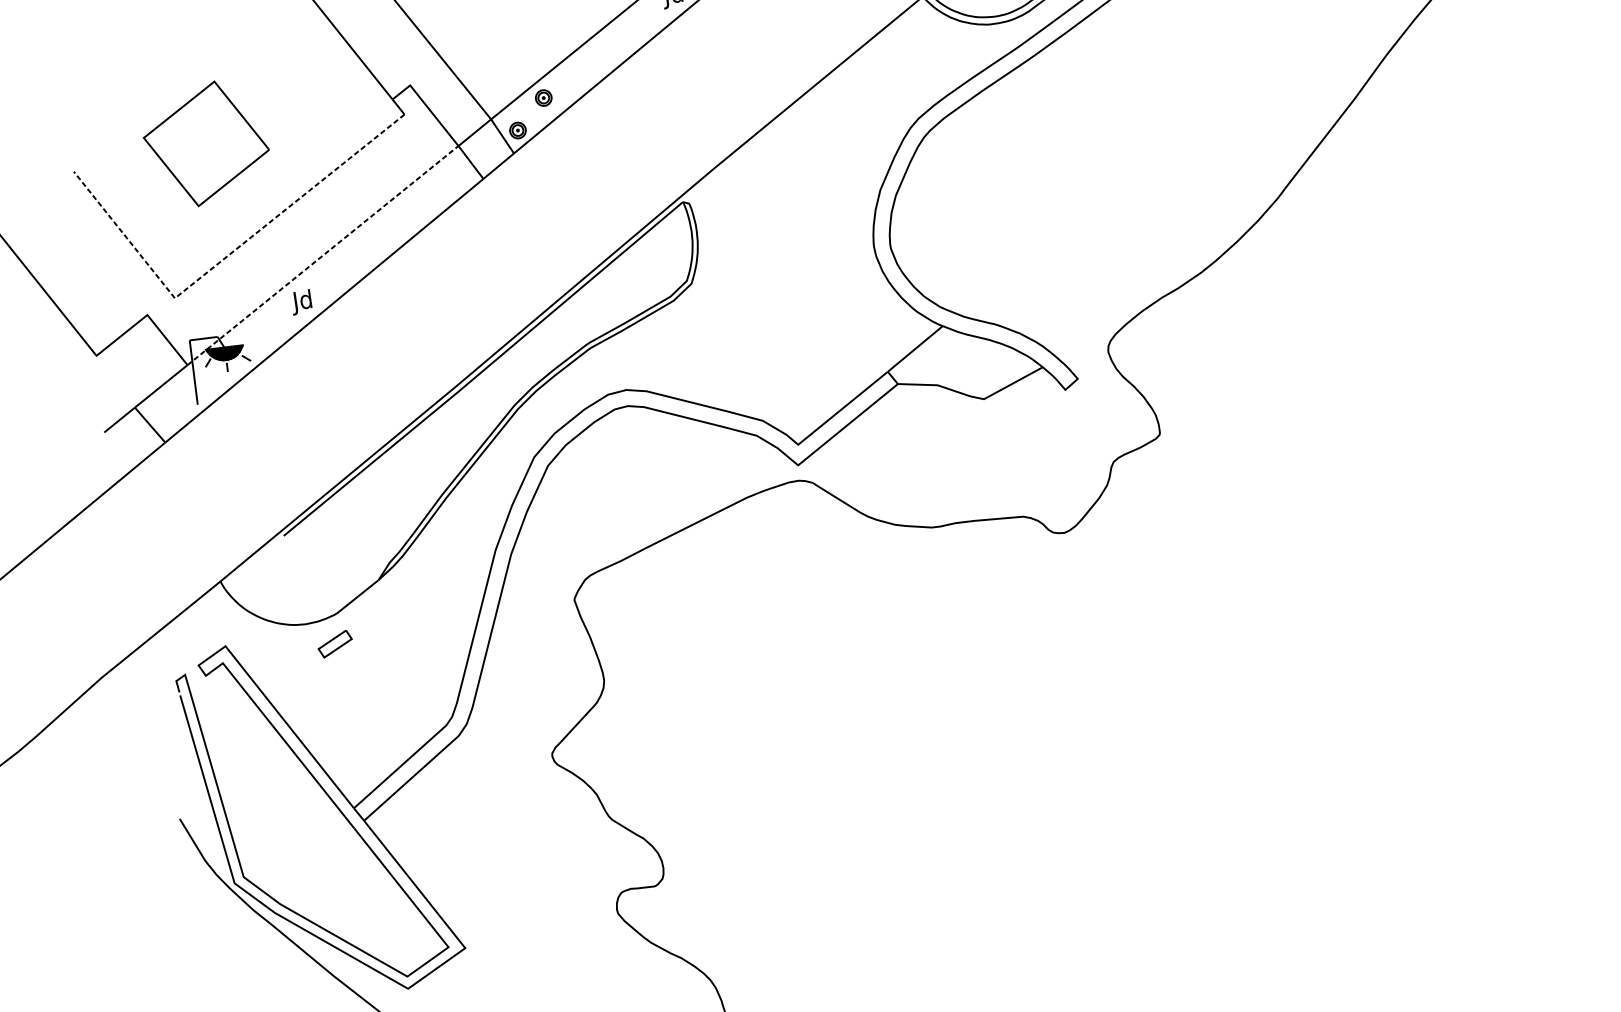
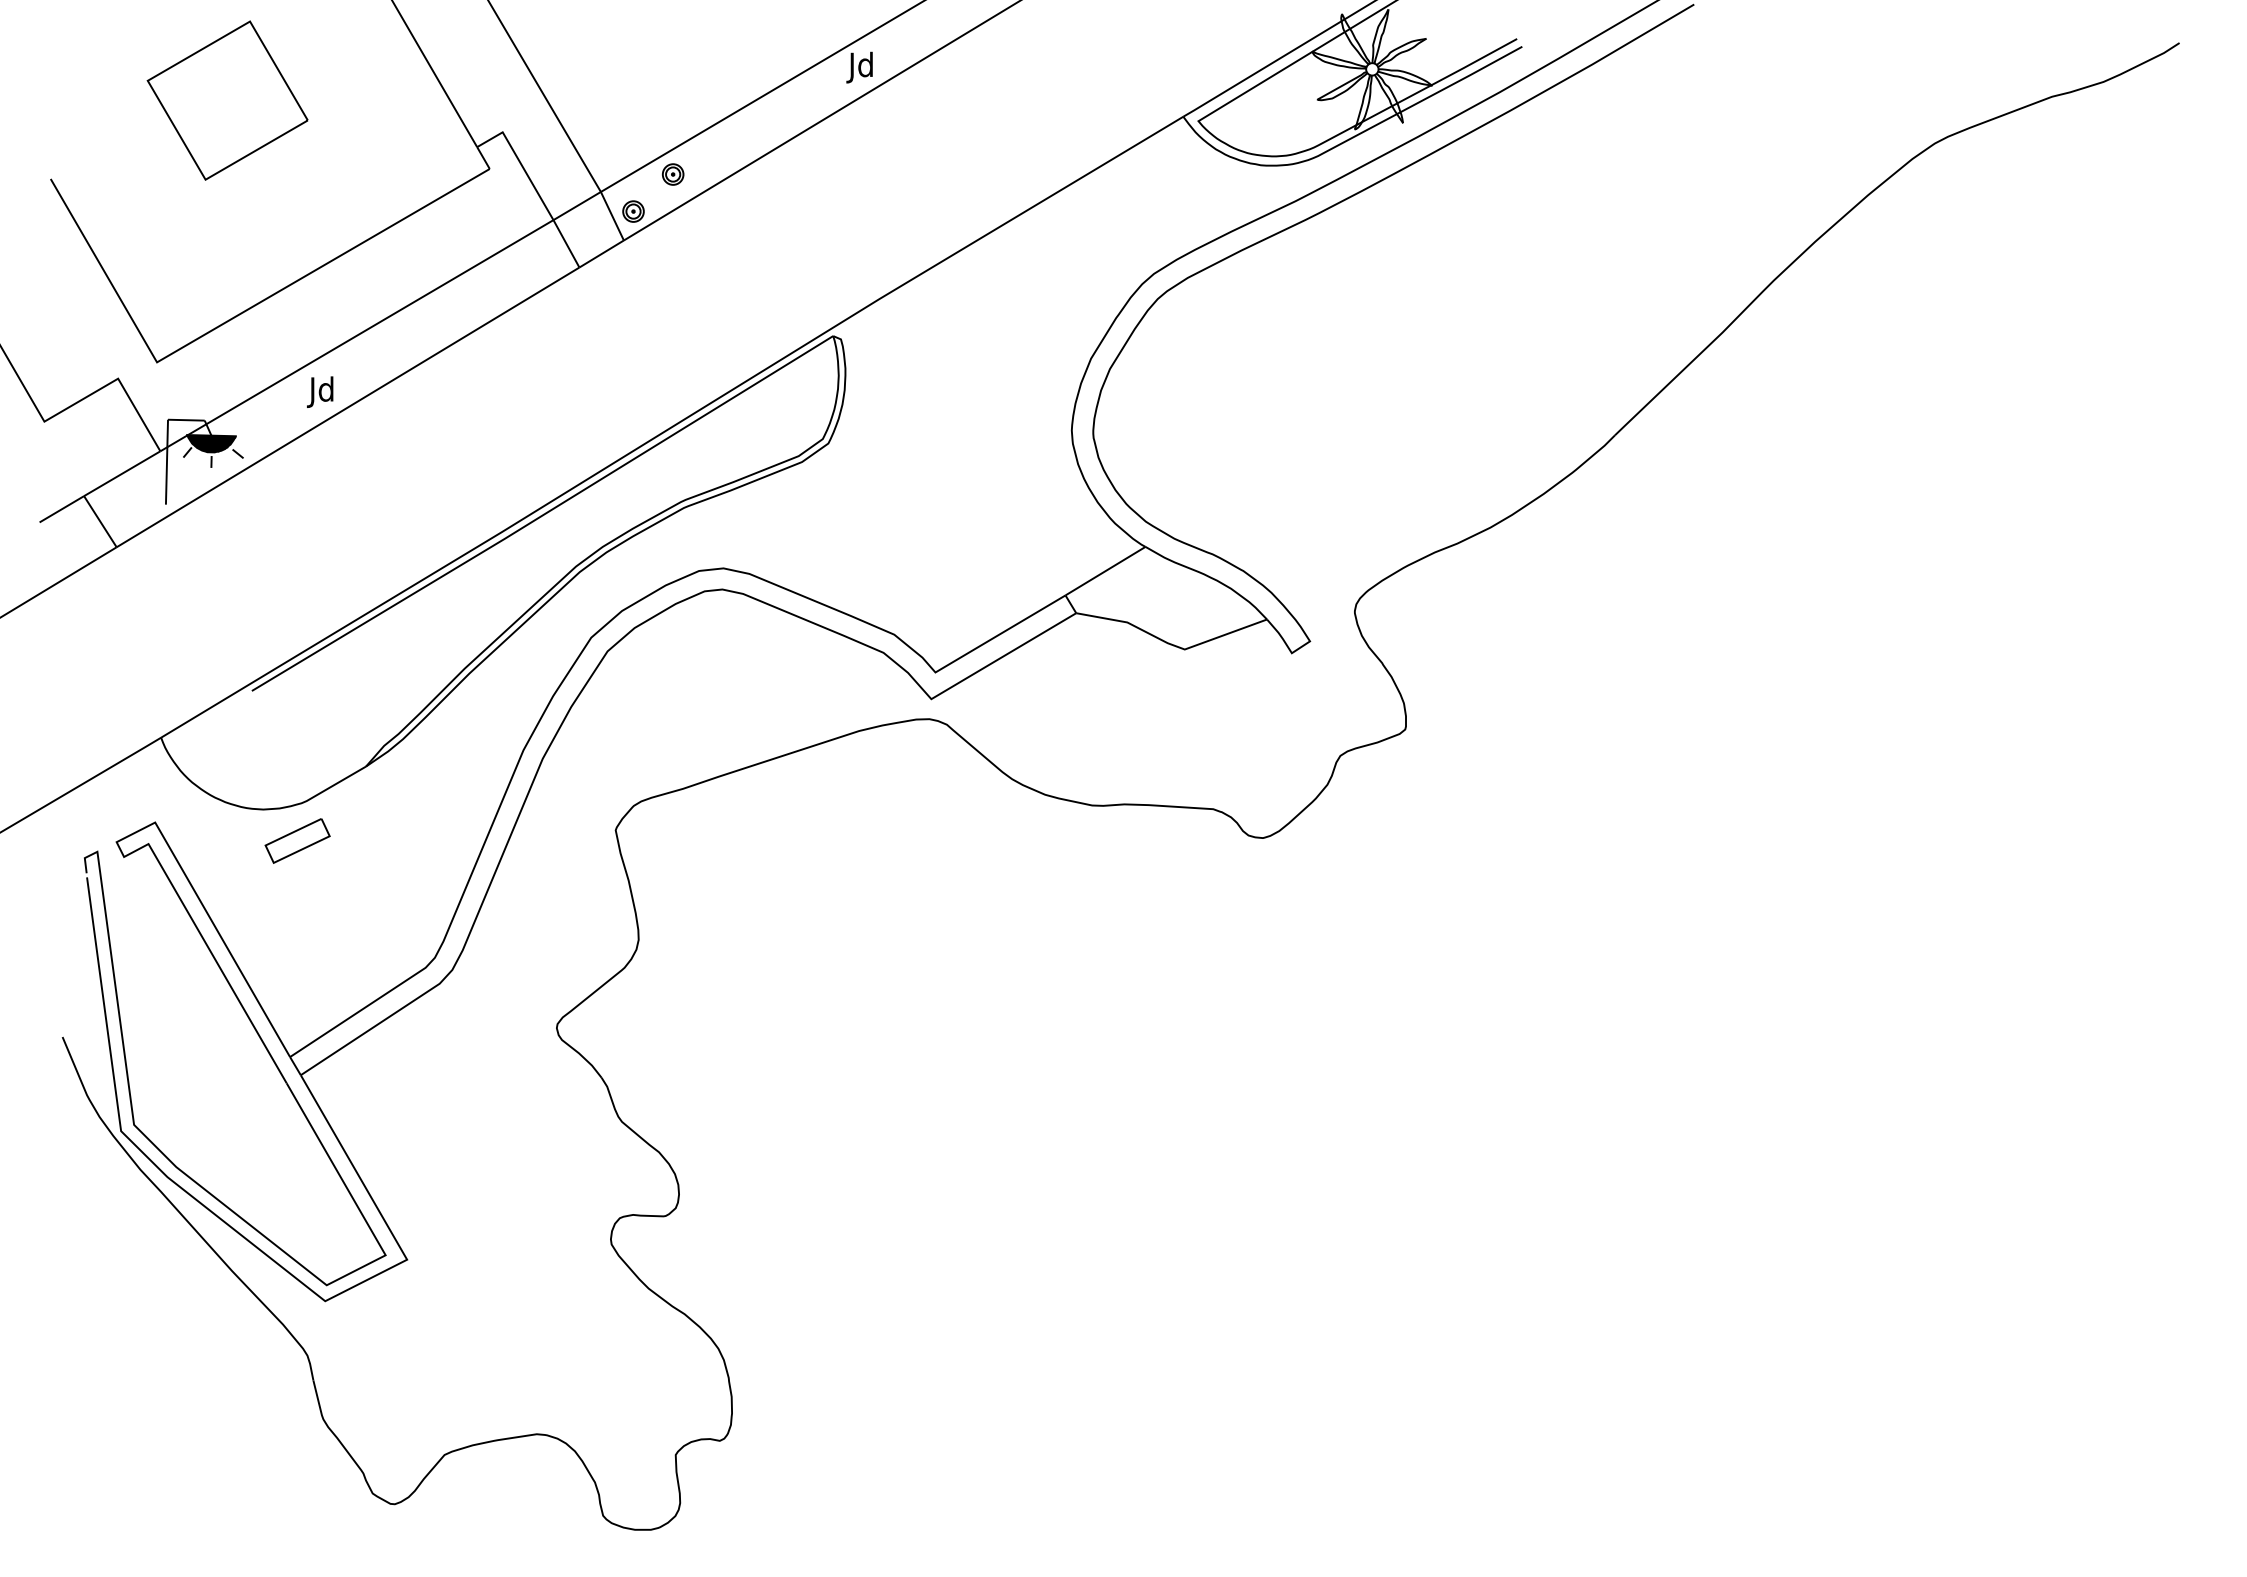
part: (206, 143) -> (227, 100), moved
line: (323, 255) -> (357, 335), dashed -> solid
line: (226, 257) -> (231, 319), dashed -> solid
part: (335, 643) -> (297, 840), size x1.43

